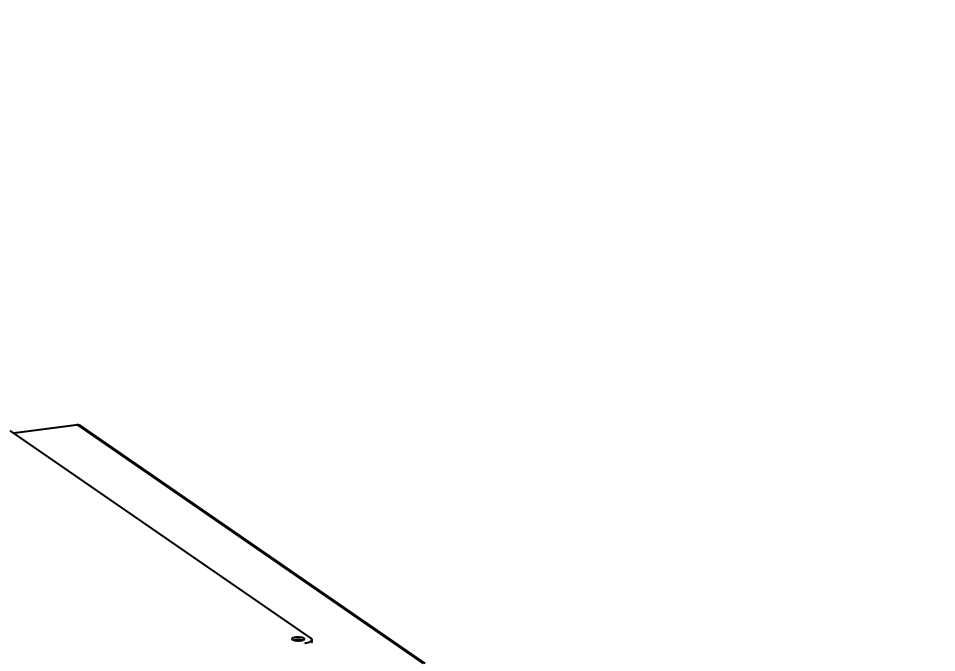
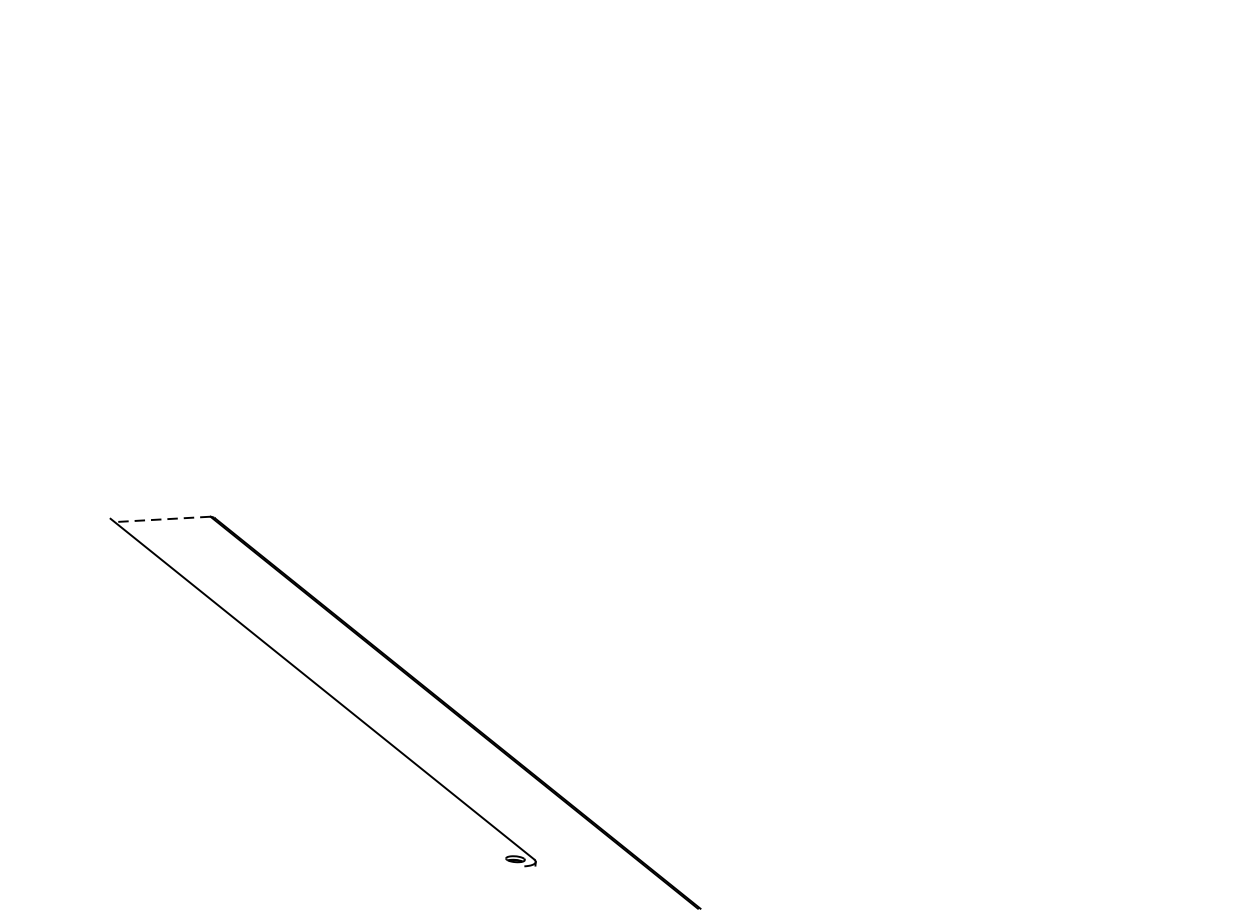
line: (44, 429) -> (161, 520), solid -> dashed

